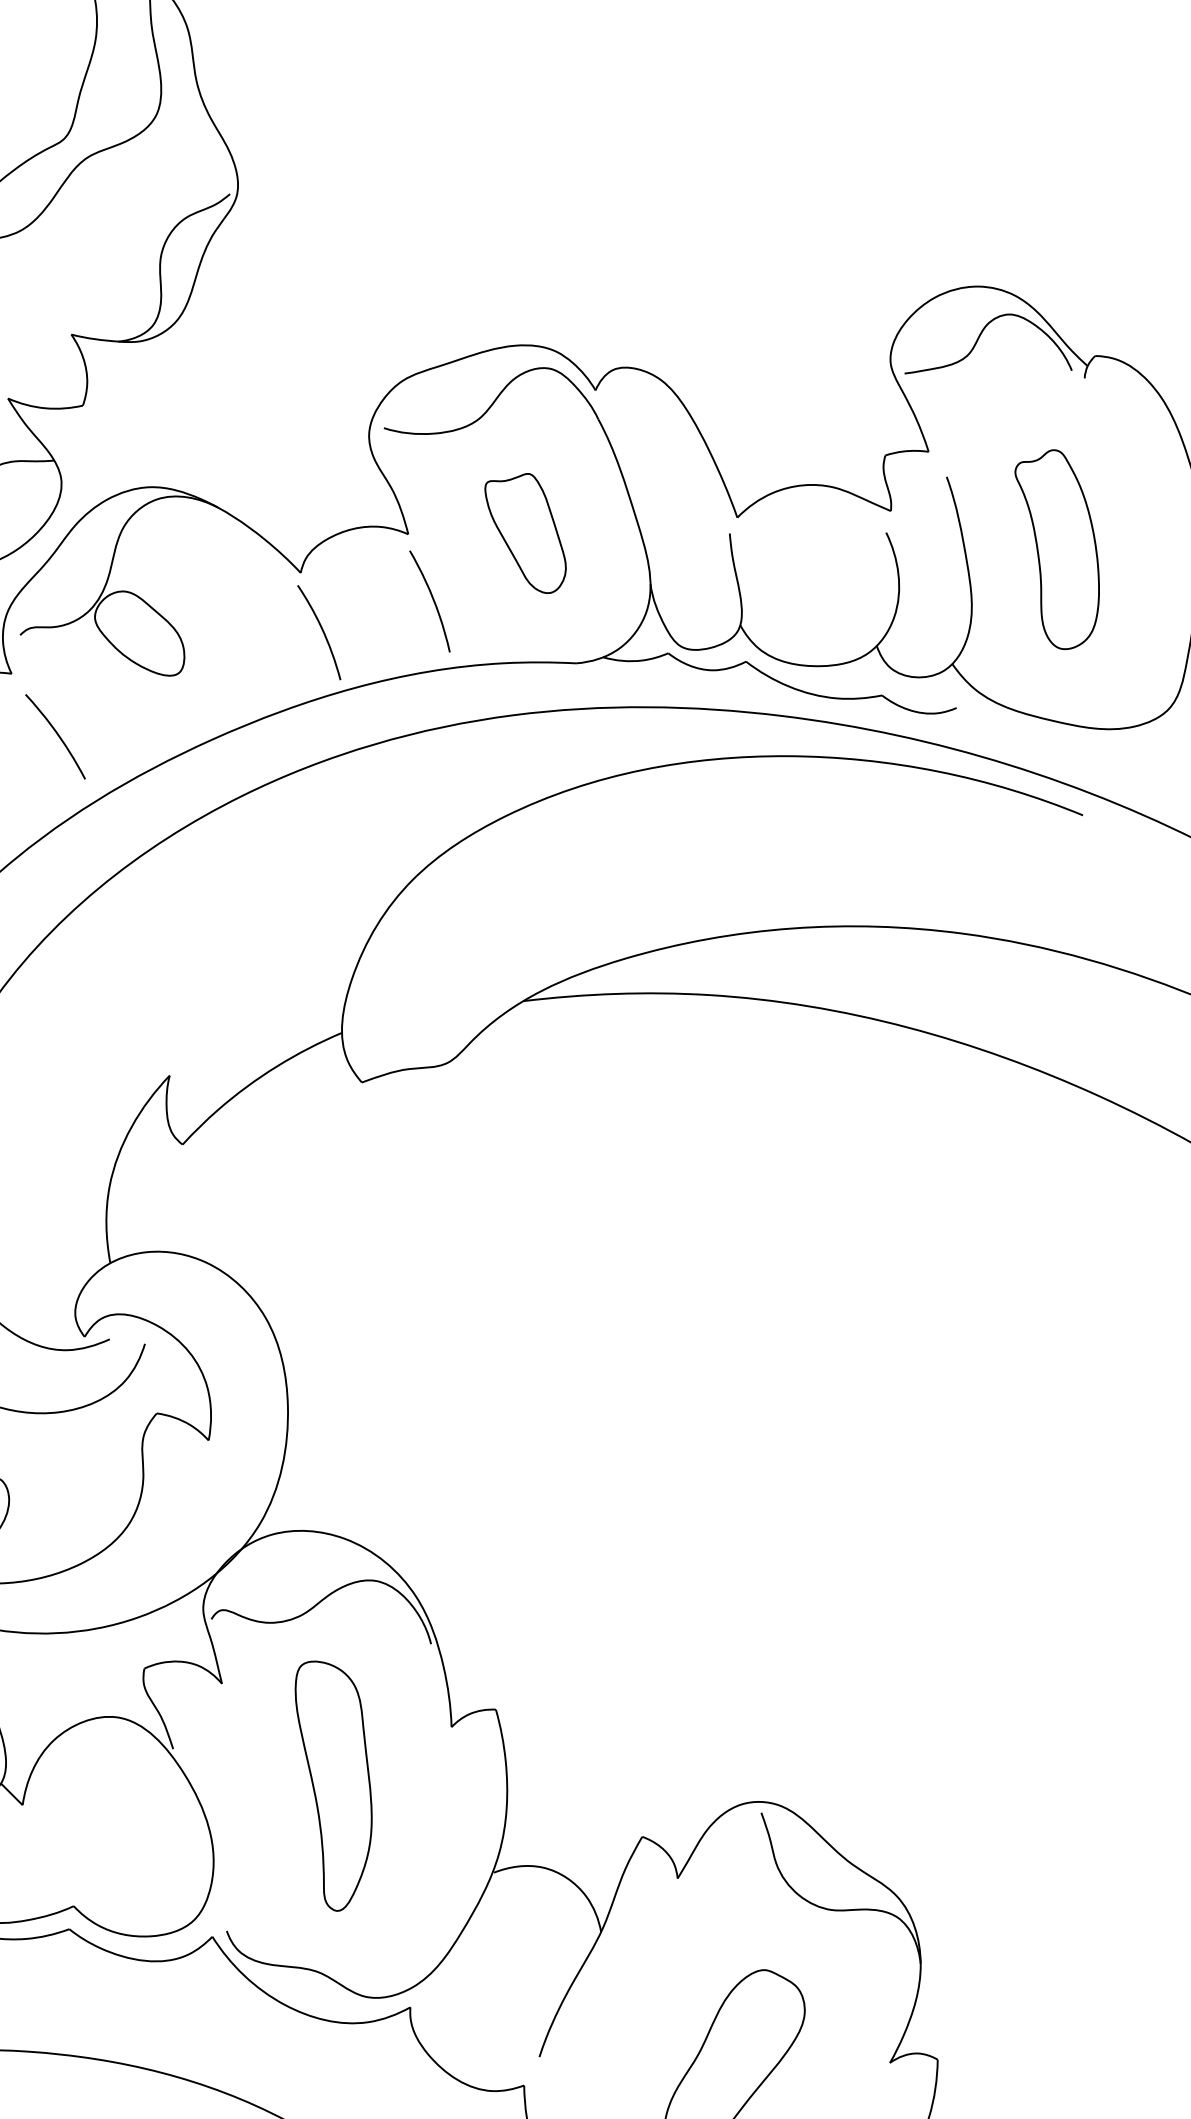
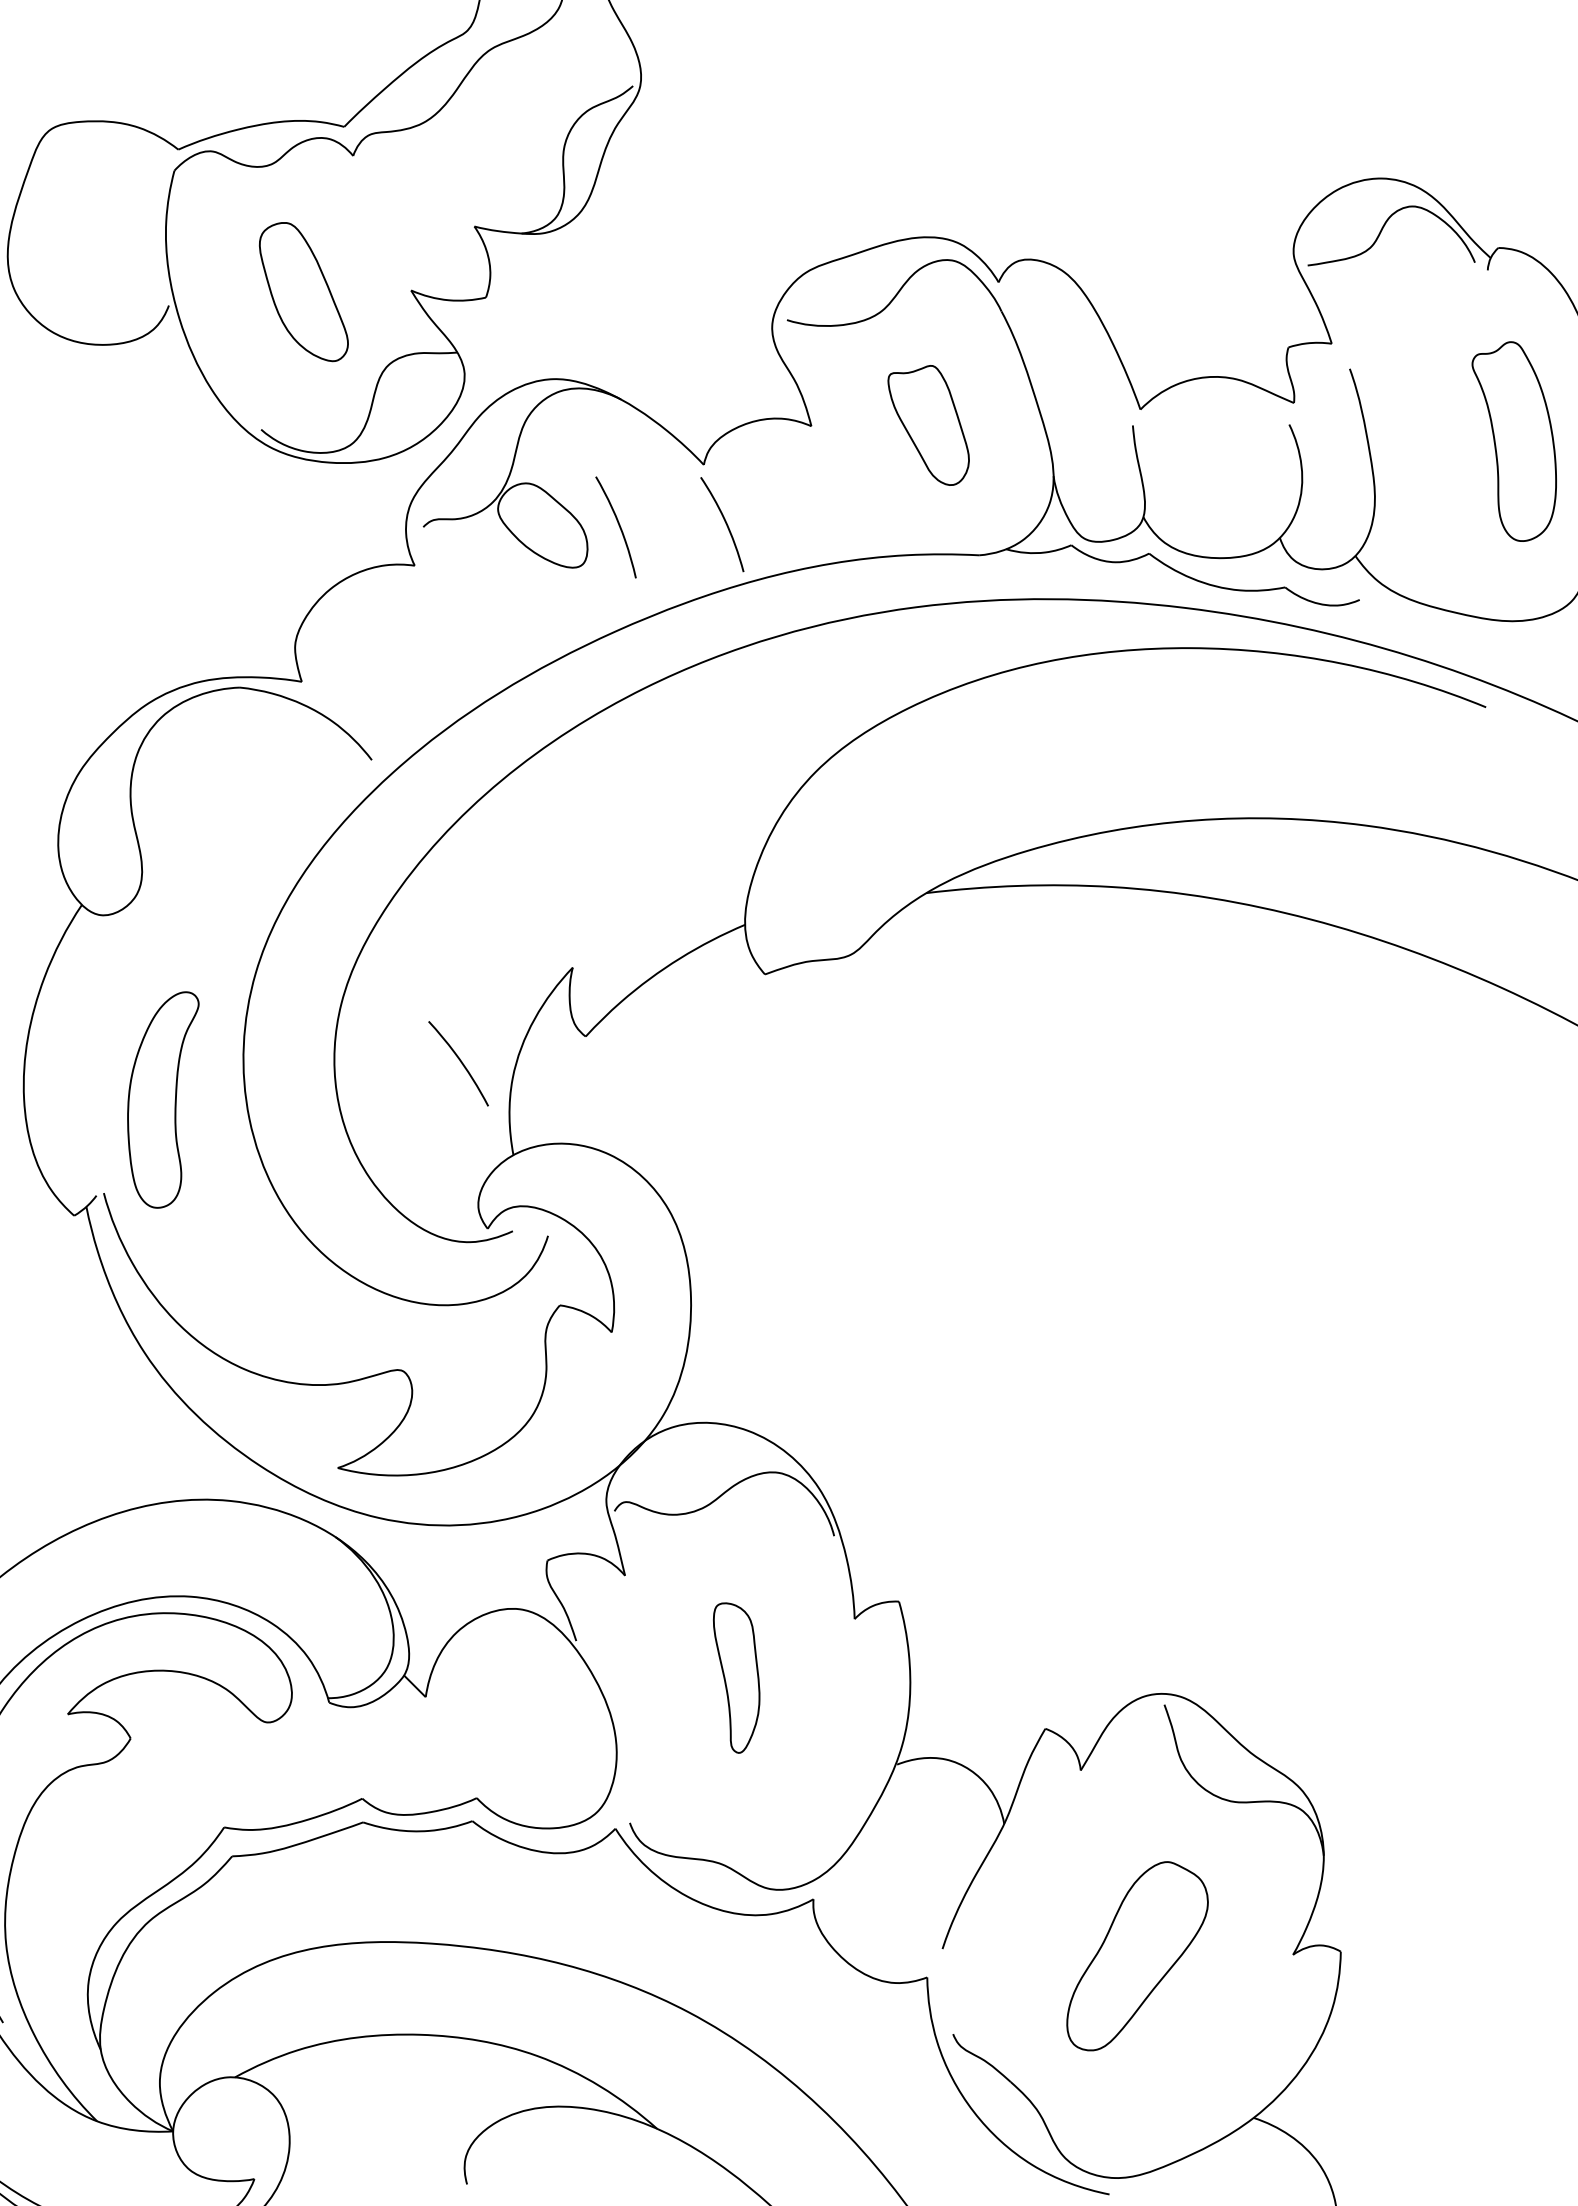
part: (1056, 549) -> (1513, 441), moved
curve: (432, 599) -> (618, 525), moved
curve: (56, 734) -> (459, 1061), moved
part: (333, 1785) -> (736, 1677), size x0.6

